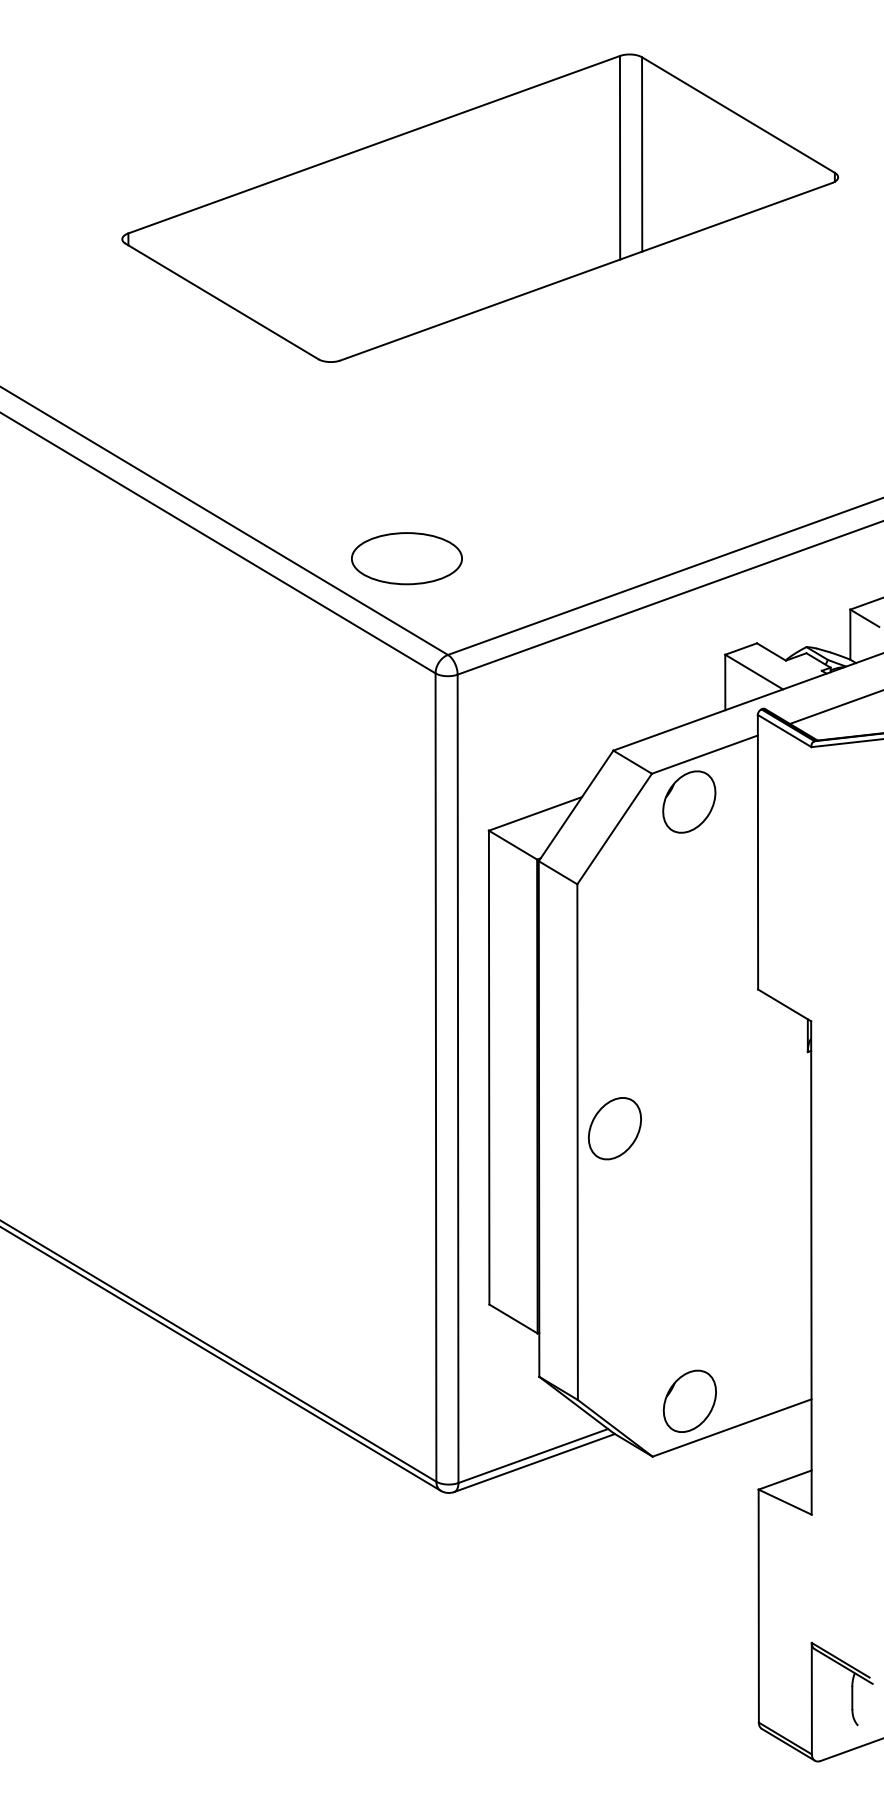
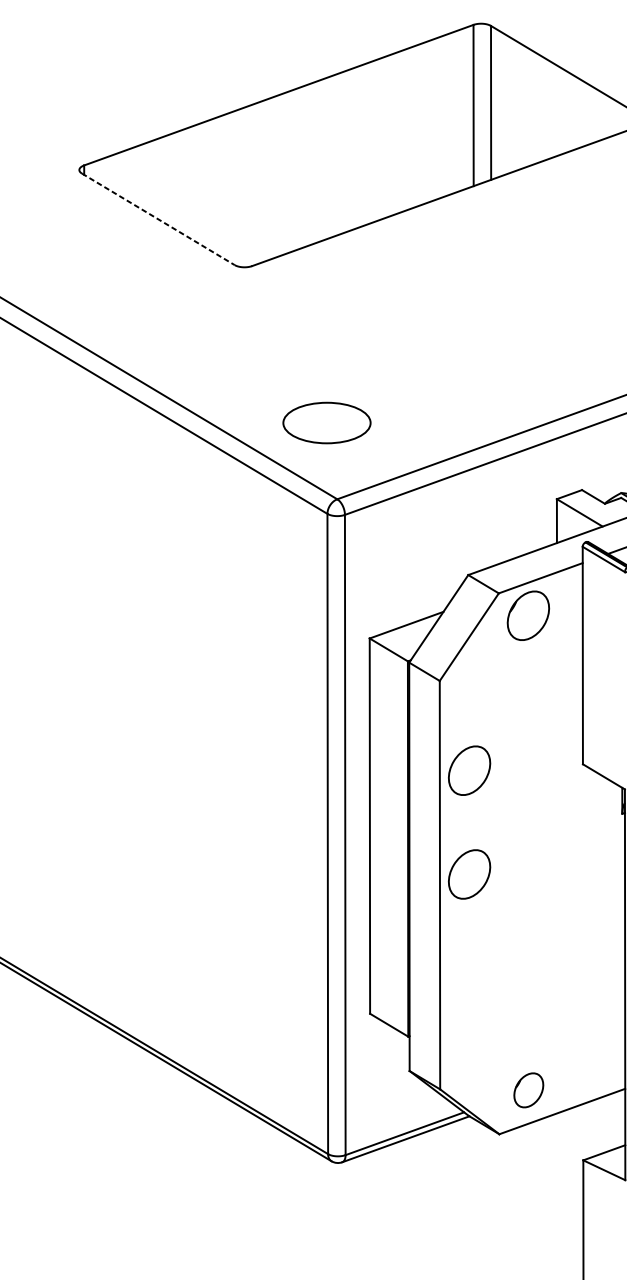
line: (222, 301) -> (158, 219), solid -> dashed
part: (406, 558) -> (326, 422), moved
part: (614, 997) -> (469, 770), added
part: (689, 1400) -> (528, 1089), size x0.7

